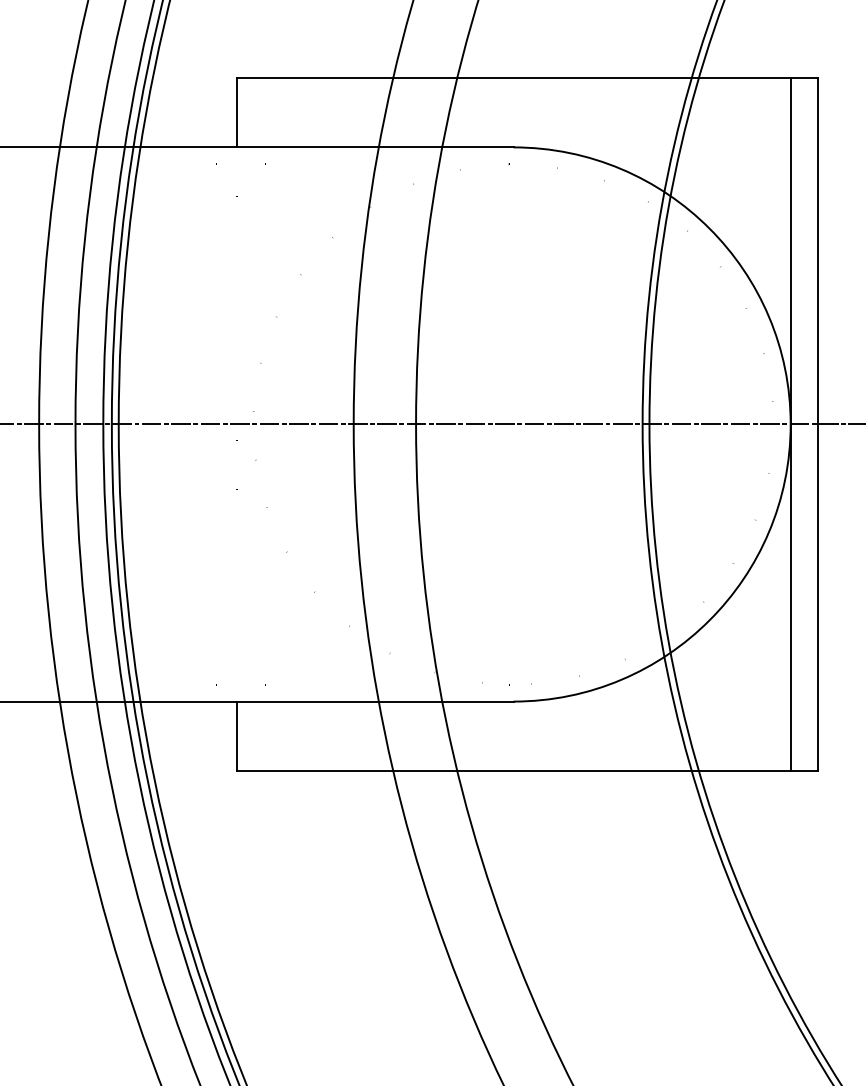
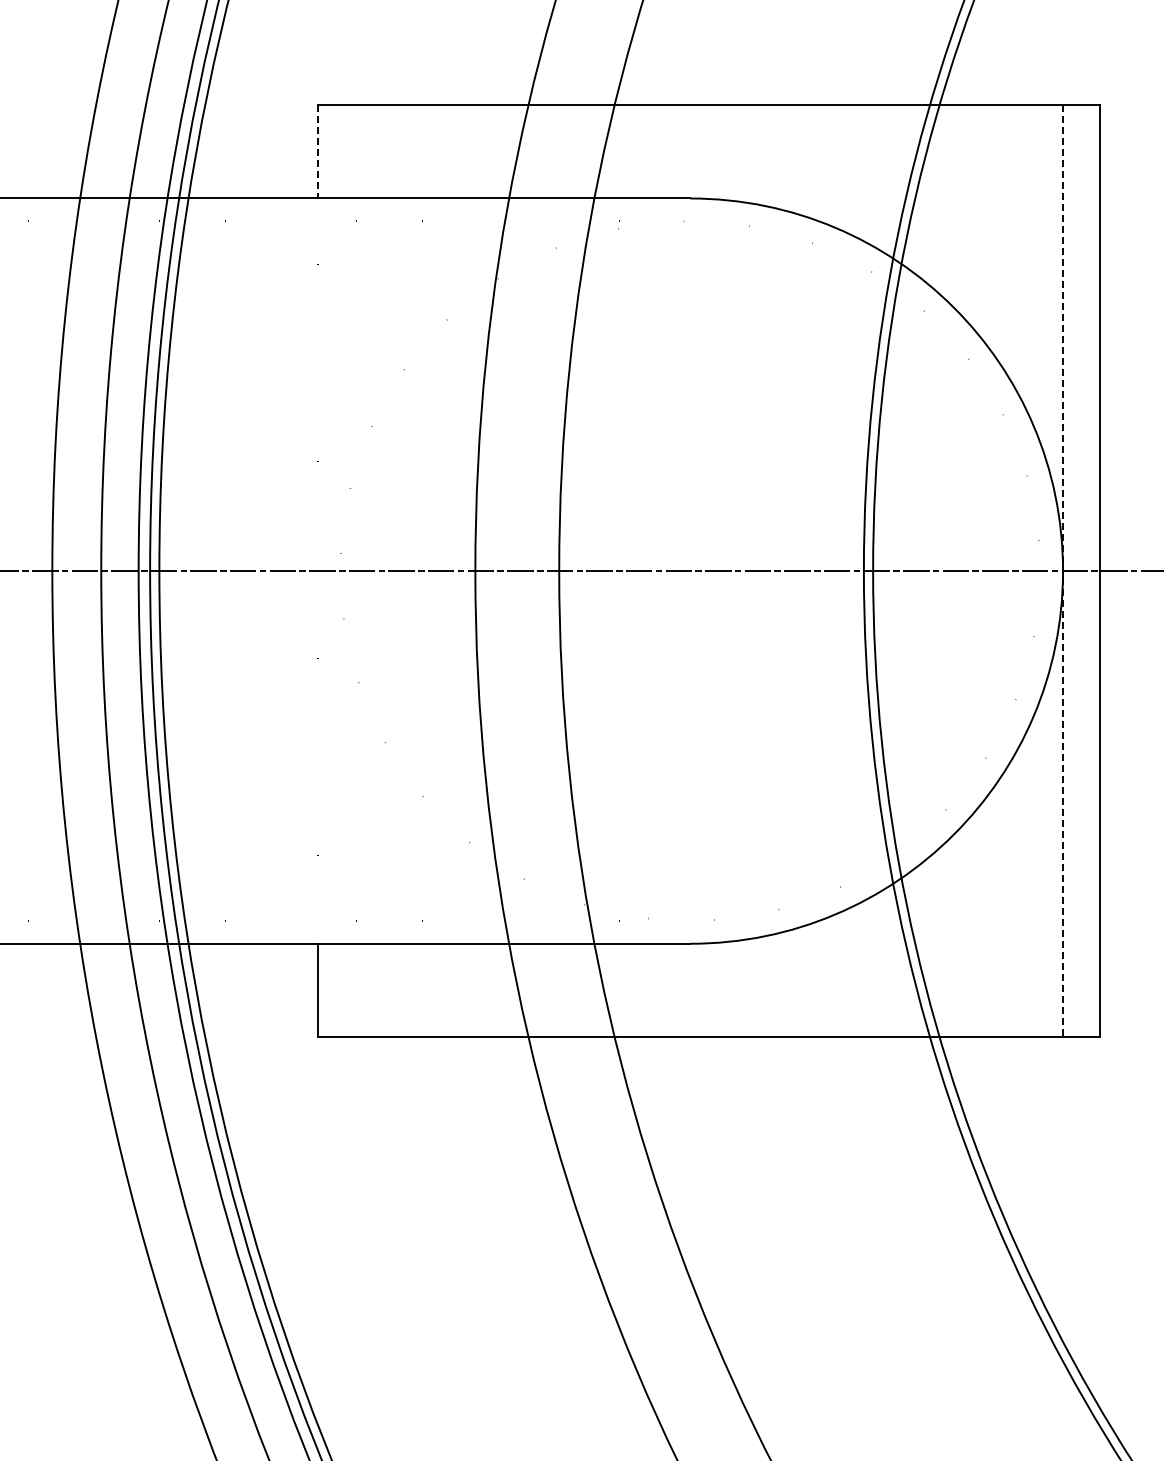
line: (236, 112) -> (317, 151), solid -> dashed
line: (791, 424) -> (1063, 571), solid -> dashed

